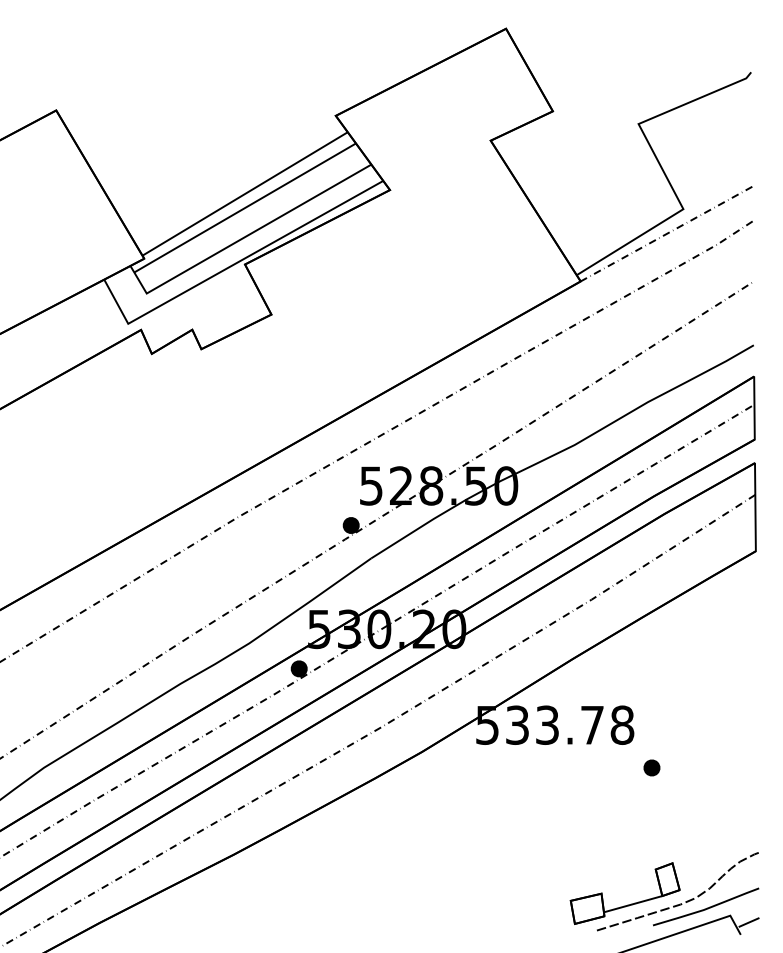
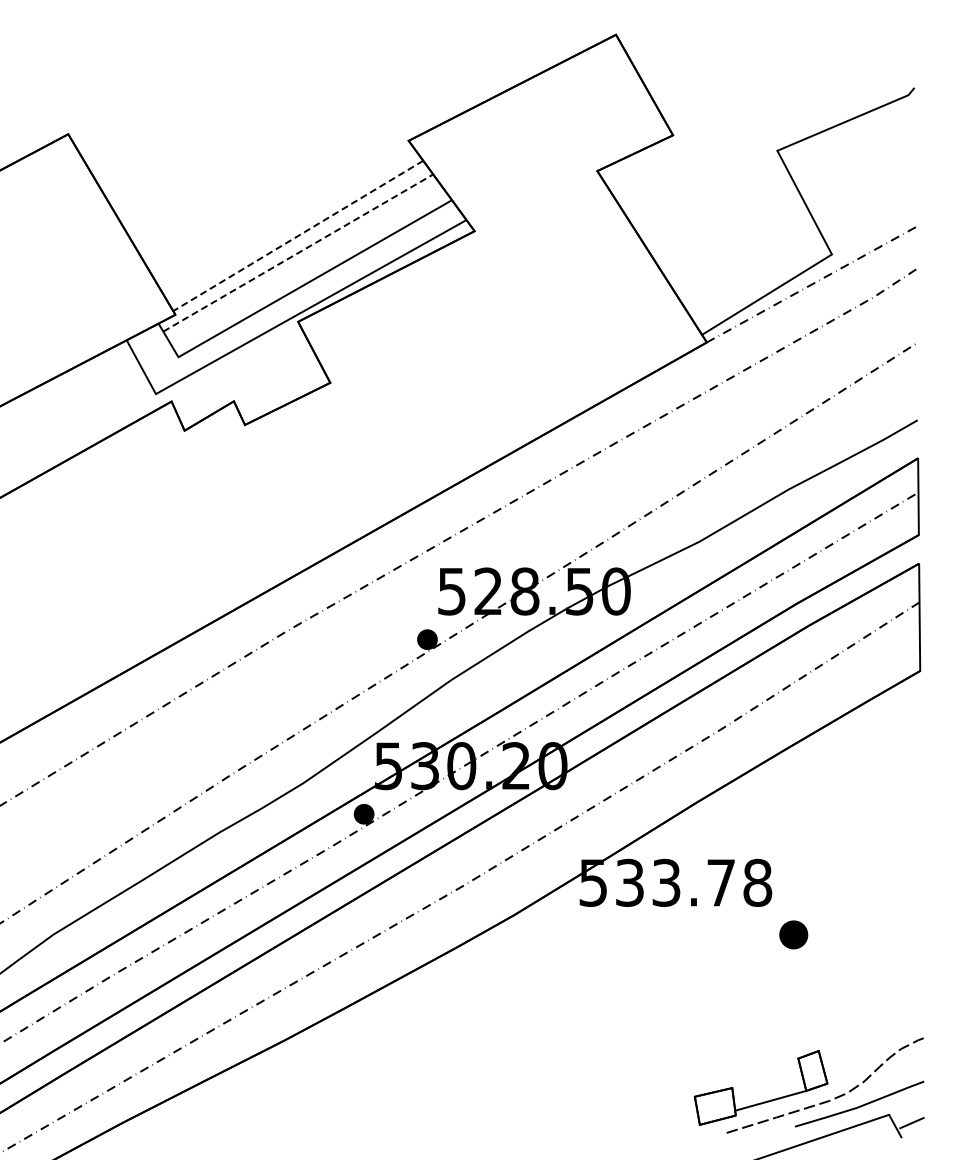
line: (245, 193) -> (298, 235), solid -> dashed
line: (245, 207) -> (298, 252), solid -> dashed
part: (651, 767) -> (793, 934), size x1.4

